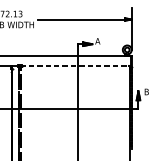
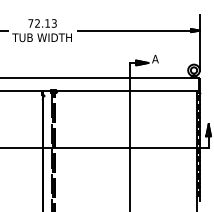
line: (70, 66) -> (119, 91), dashed -> solid

